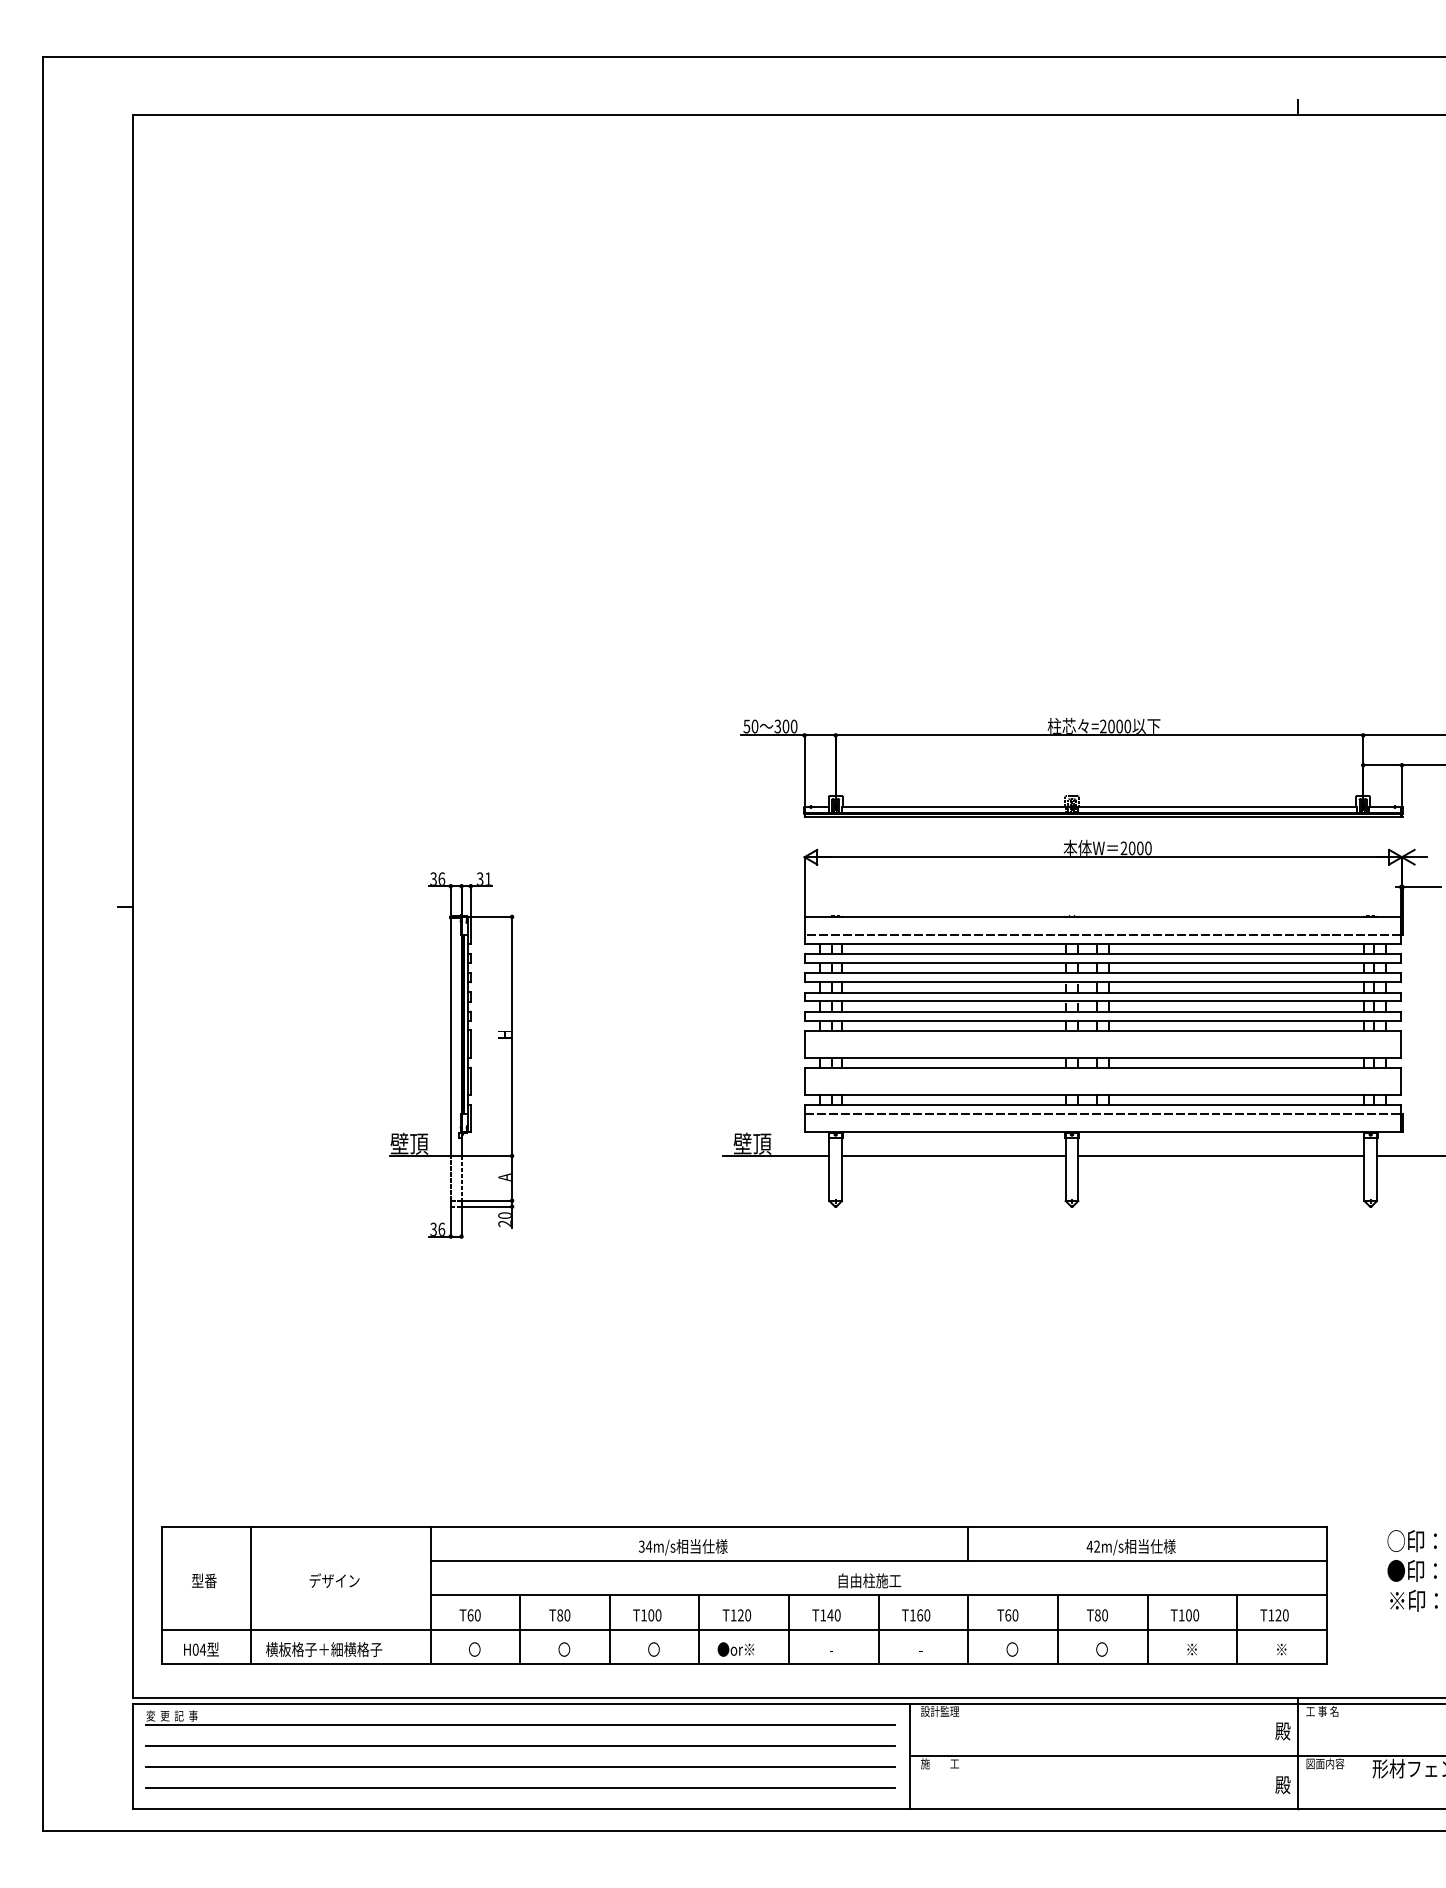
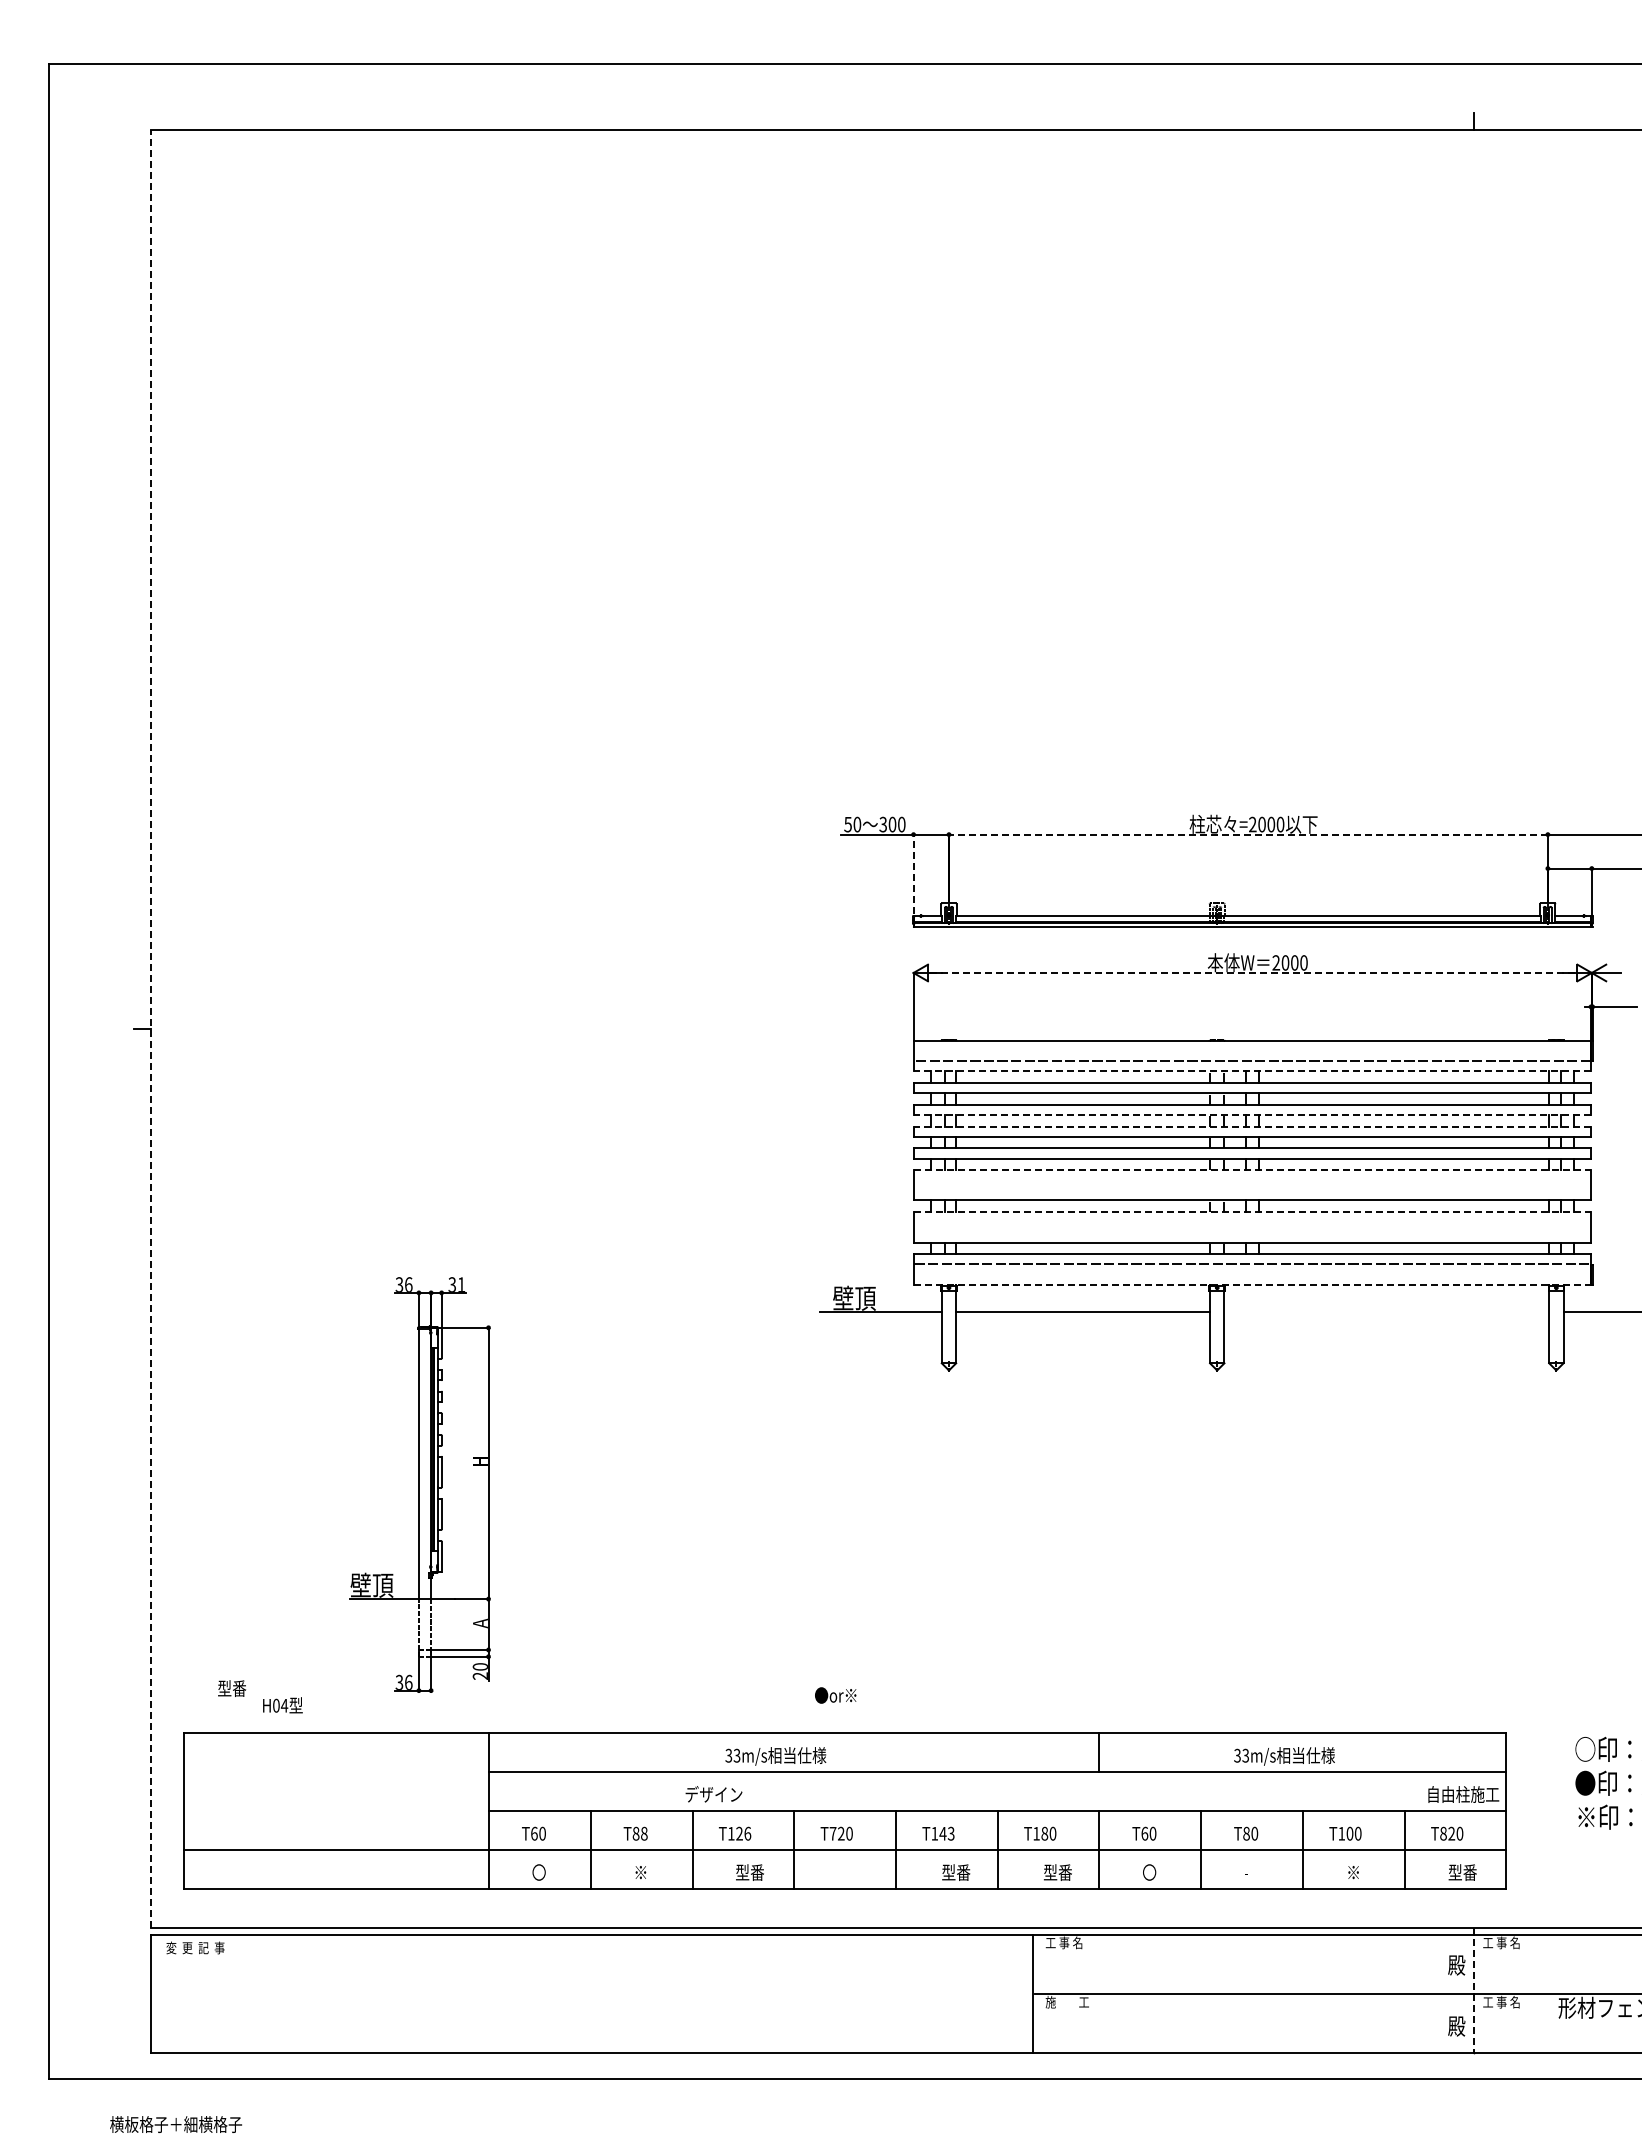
line: (1098, 735) -> (1247, 834), solid -> dashed
line: (804, 770) -> (913, 874), solid -> dashed
line: (1103, 856) -> (1252, 972), solid -> dashed
line: (133, 907) -> (151, 1029), solid -> dashed
line: (1103, 944) -> (1252, 1071), solid -> dashed
line: (1103, 981) -> (1252, 1114), solid -> dashed
line: (1103, 992) -> (1252, 1126), solid -> dashed
line: (1103, 1030) -> (1253, 1169), solid -> dashed
part: (451, 1054) -> (419, 1484), moved
line: (1103, 1068) -> (1253, 1212), solid -> dashed
line: (1103, 1132) -> (1253, 1285), solid -> dashed
line: (1221, 1156) -> (1386, 1312), removed
text: (648, 1546) -> (736, 1755), 34m/s -> 33m/s
text: (1093, 1546) -> (1241, 1755), 42m/s -> 33m/s
text: (204, 1580) -> (232, 1688), moved
text: (334, 1580) -> (713, 1794), moved
text: (869, 1580) -> (1463, 1794), moved
line: (251, 1594) -> (285, 1810), removed
text: (567, 1615) -> (644, 1833), T80 -> T88
text: (654, 1615) -> (743, 1833), T100 -> T126
text: (733, 1615) -> (832, 1833), T120 -> T720
text: (837, 1615) -> (950, 1833), T140 -> T143
text: (919, 1615) -> (1044, 1833), T160 -> T180
text: (1271, 1615) -> (1443, 1833), T120 -> T820
text: (201, 1649) -> (282, 1705), moved
text: (323, 1649) -> (175, 2124), moved
text: (564, 1649) -> (640, 1872), 〇 -> ※
text: (660, 1649) -> (750, 1872), 〇 -> 型番
text: (735, 1649) -> (835, 1695), moved
text: (842, 1649) -> (956, 1872), - -> 型番
text: (931, 1649) -> (1057, 1872), - -> 型番
text: (1101, 1649) -> (1250, 1872), 〇 -> -
text: (1288, 1649) -> (1462, 1872), ※ -> 型番
text: (940, 1711) -> (1067, 1942), 設計監理 -> 工 事 名
line: (519, 1725) -> (590, 1958), removed
line: (519, 1746) -> (590, 1982), removed
line: (1297, 1753) -> (1473, 1990), solid -> dashed
text: (1325, 1763) -> (1504, 2001), 図面内容 -> 工 事 名
line: (519, 1766) -> (590, 2005), removed
line: (519, 1787) -> (590, 2029), removed

